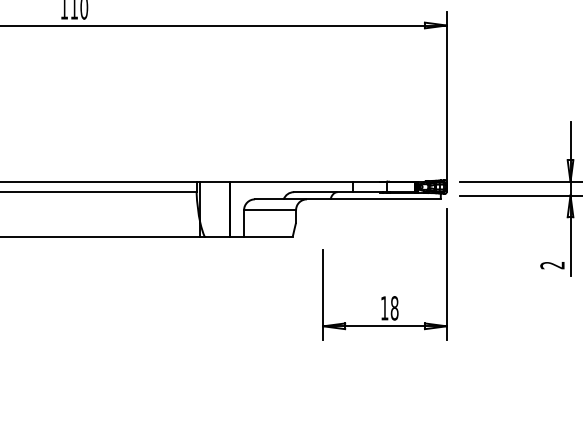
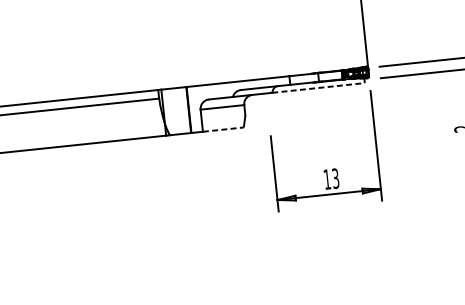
line: (386, 199) -> (319, 88), solid -> dashed
line: (268, 236) -> (223, 129), solid -> dashed
text: (394, 308) -> (335, 178), 18 -> 13

